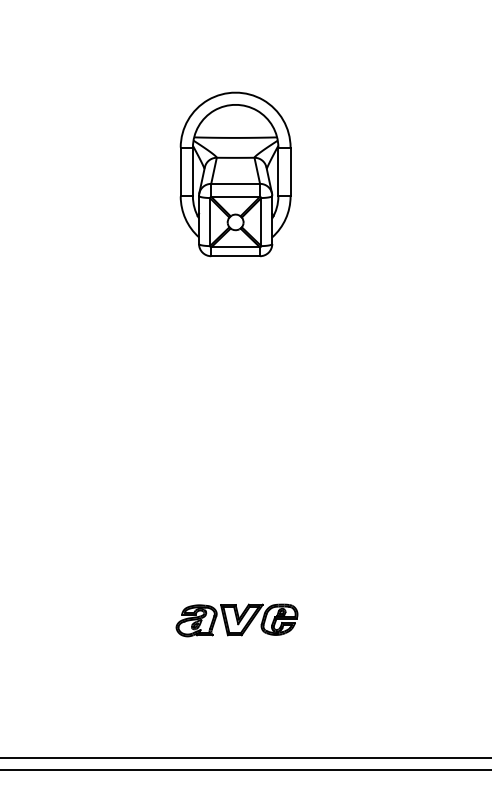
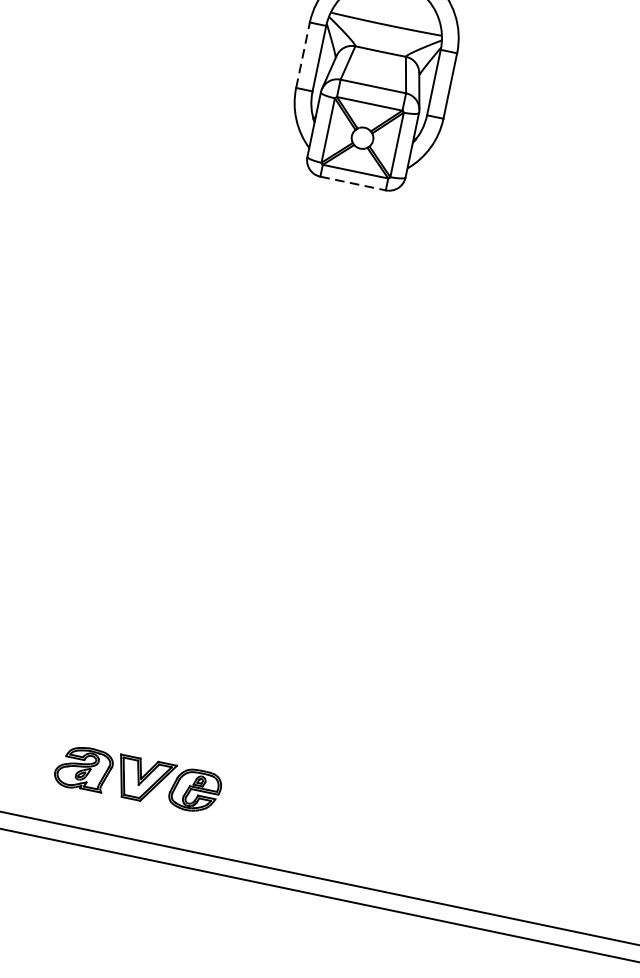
line: (180, 171) -> (302, 54), solid -> dashed
line: (236, 256) -> (354, 184), solid -> dashed
part: (236, 620) -> (137, 779), moved

